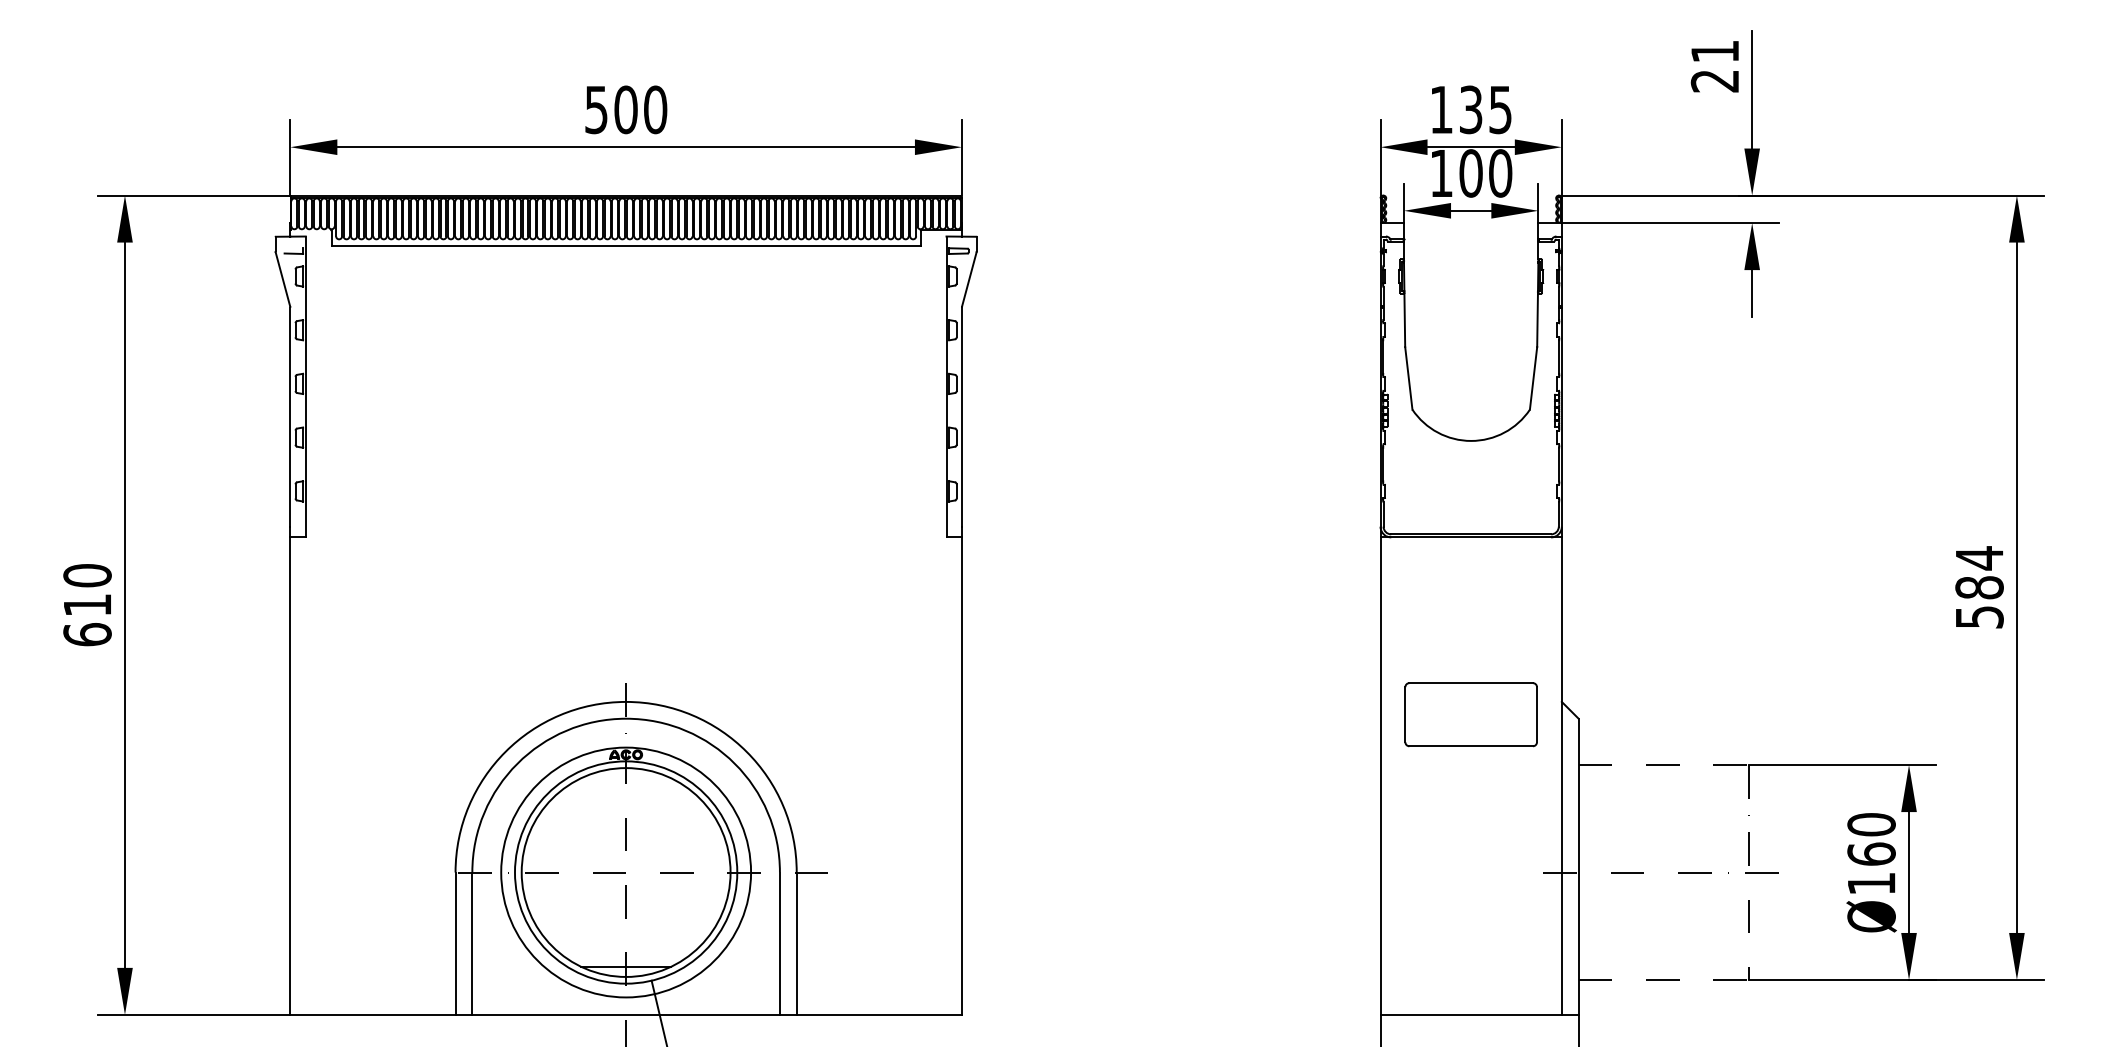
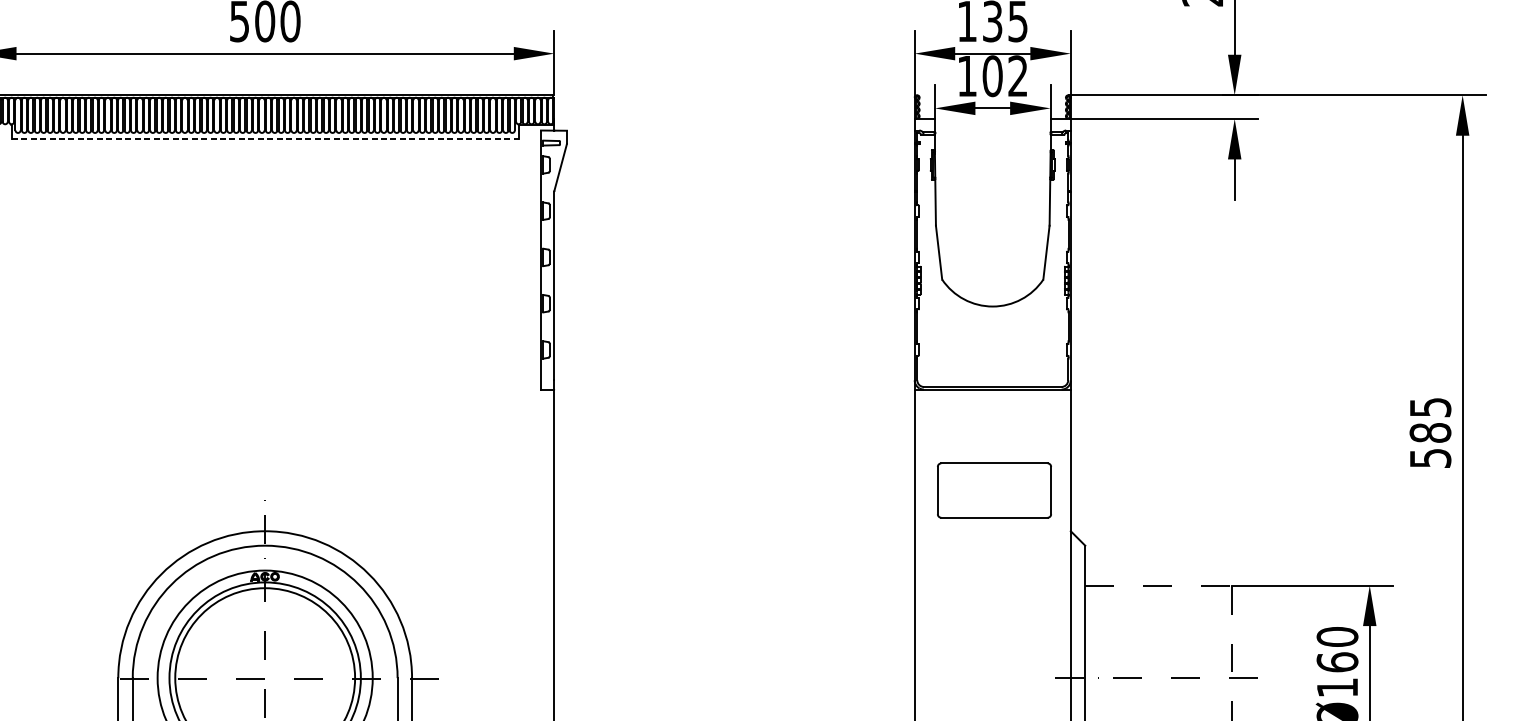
text: (1500, 173) -> (1018, 76), 100 -> 102
line: (626, 246) -> (265, 139), solid -> dashed
text: (1979, 558) -> (1430, 407), 584 -> 585
part: (1470, 714) -> (993, 490), moved

